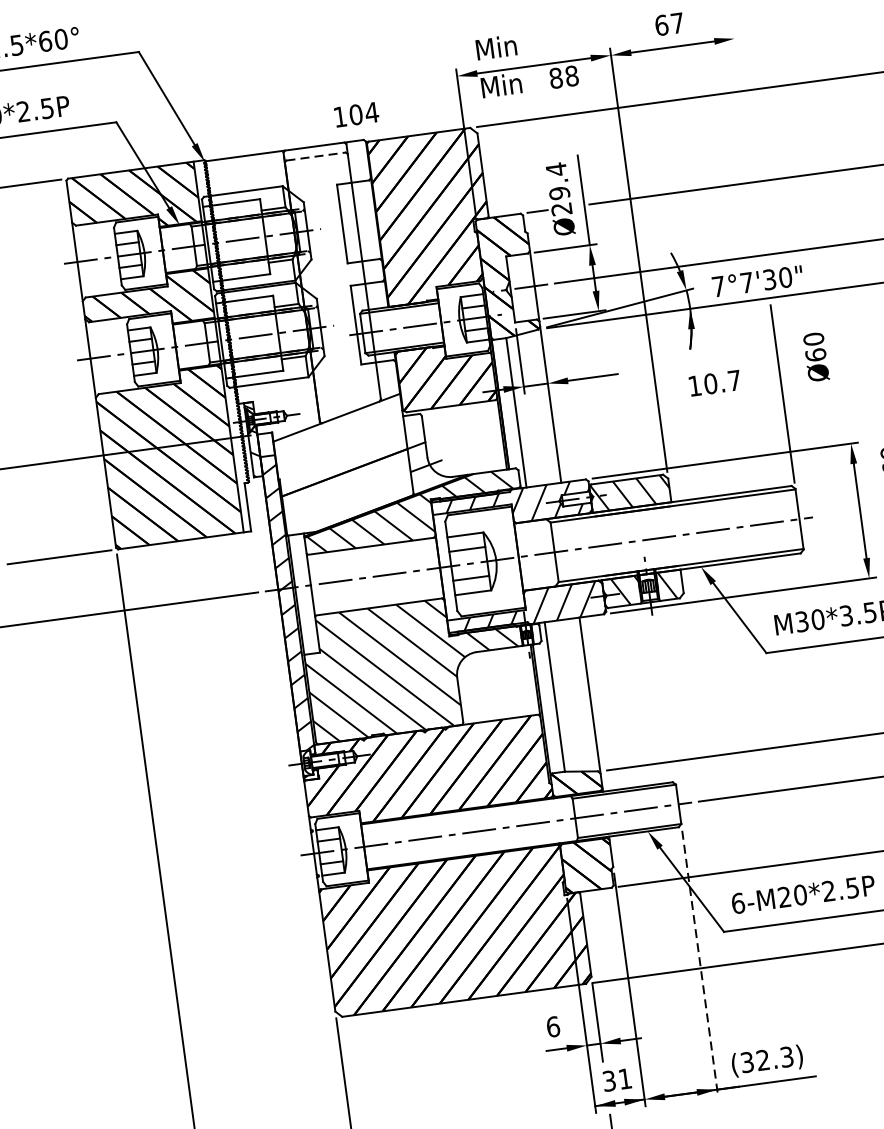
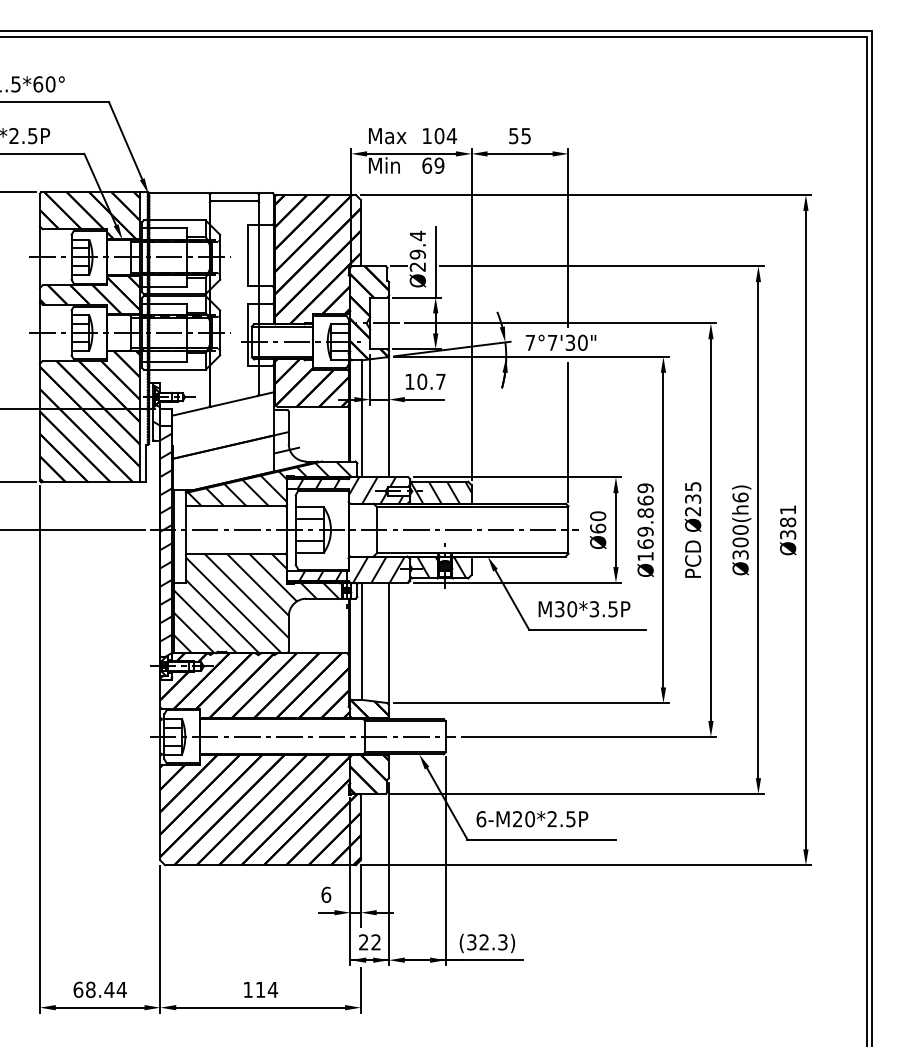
text: (669, 24) -> (519, 136), 67 -> 55
text: (510, 45) -> (395, 135), Min -> Max
text: (564, 76) -> (433, 165), 88 -> 69
text: (357, 115) -> (440, 136), moved
line: (749, 145) -> (568, 237), added
line: (316, 157) -> (234, 201), dashed -> solid
text: (815, 356) -> (597, 529), moved
text: (714, 382) -> (425, 381), moved
line: (699, 963) -> (445, 861), dashed -> solid
text: (616, 1080) -> (369, 942), 31 -> 22

